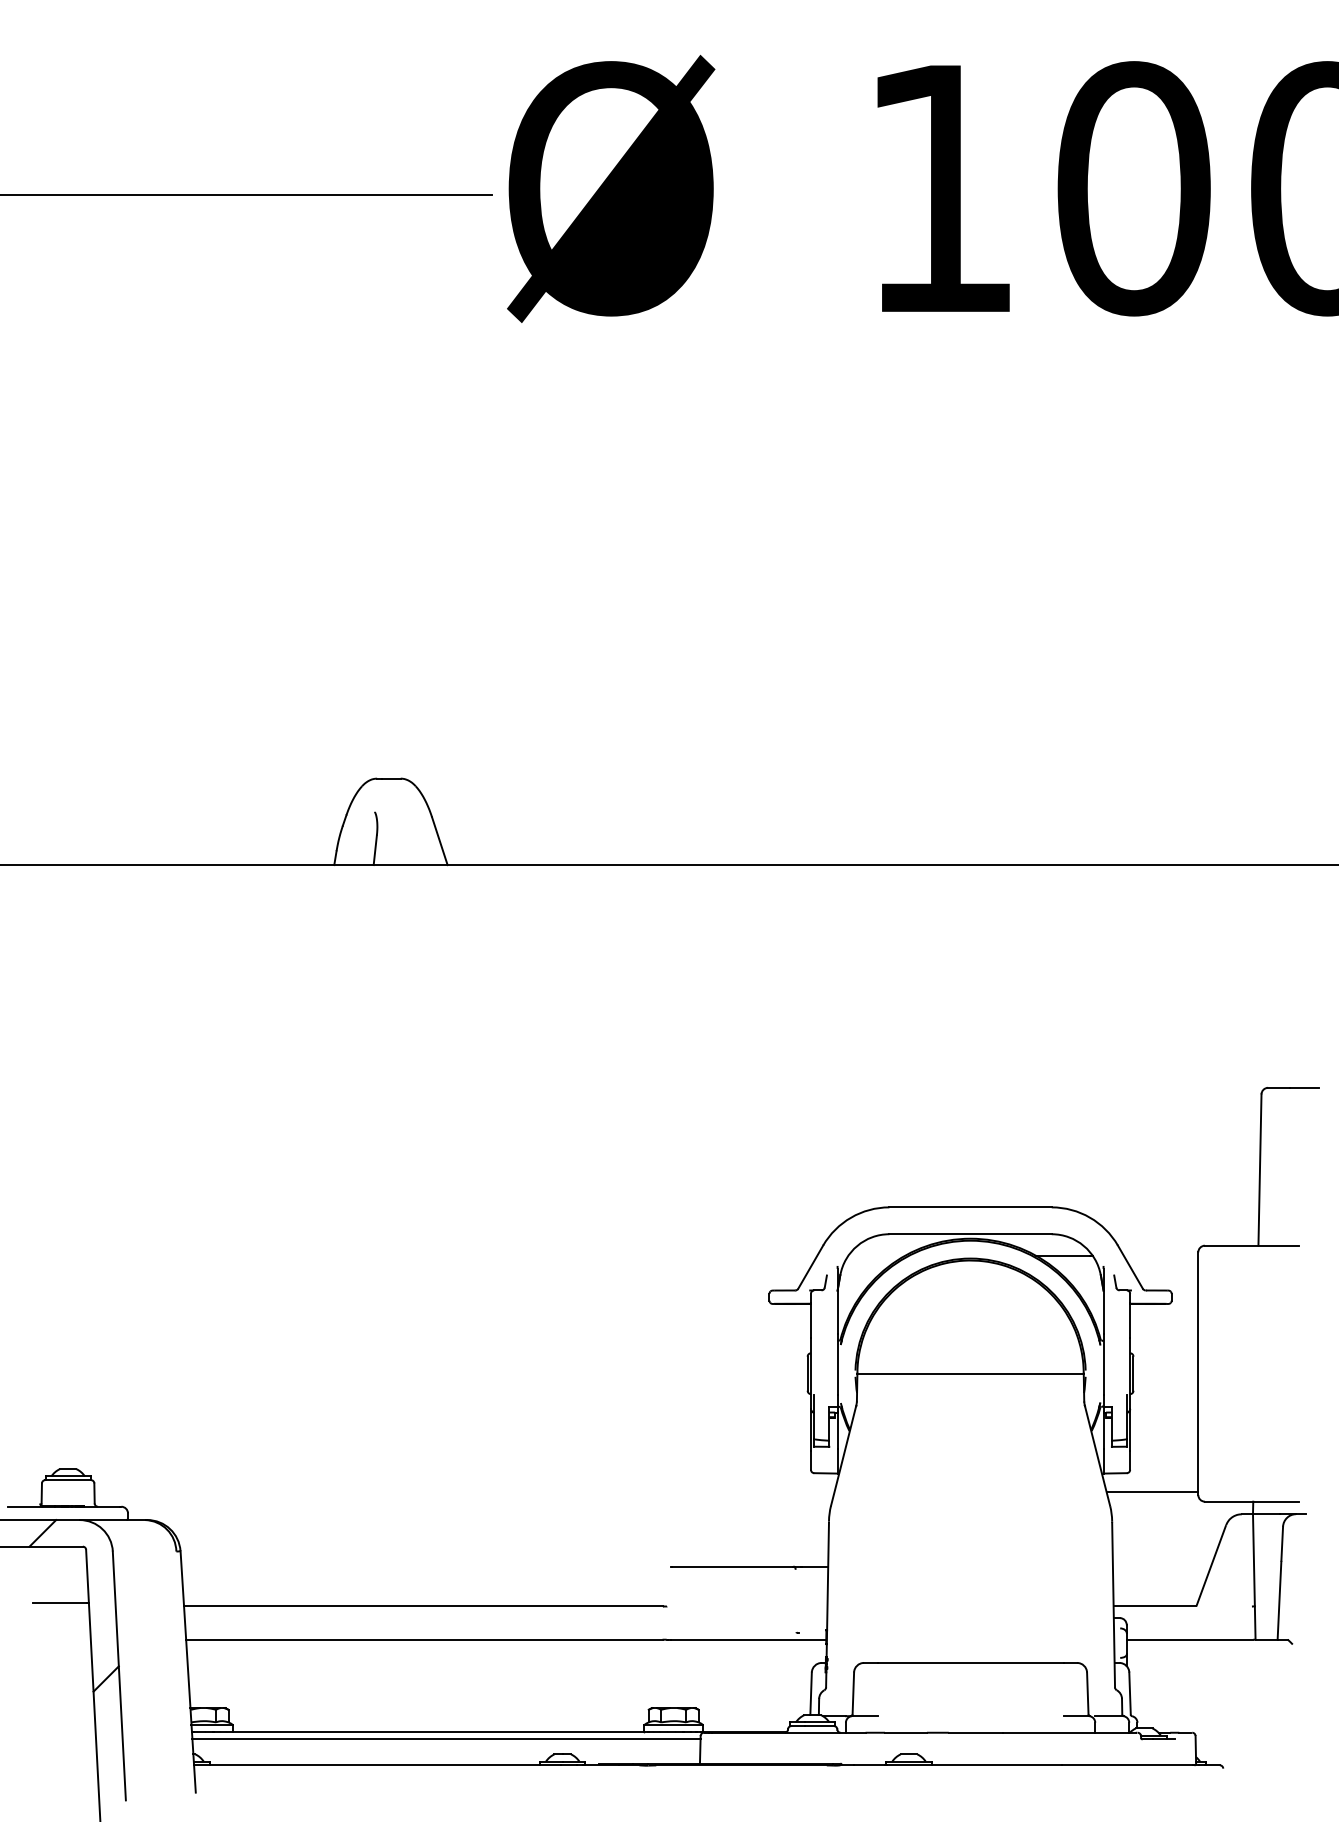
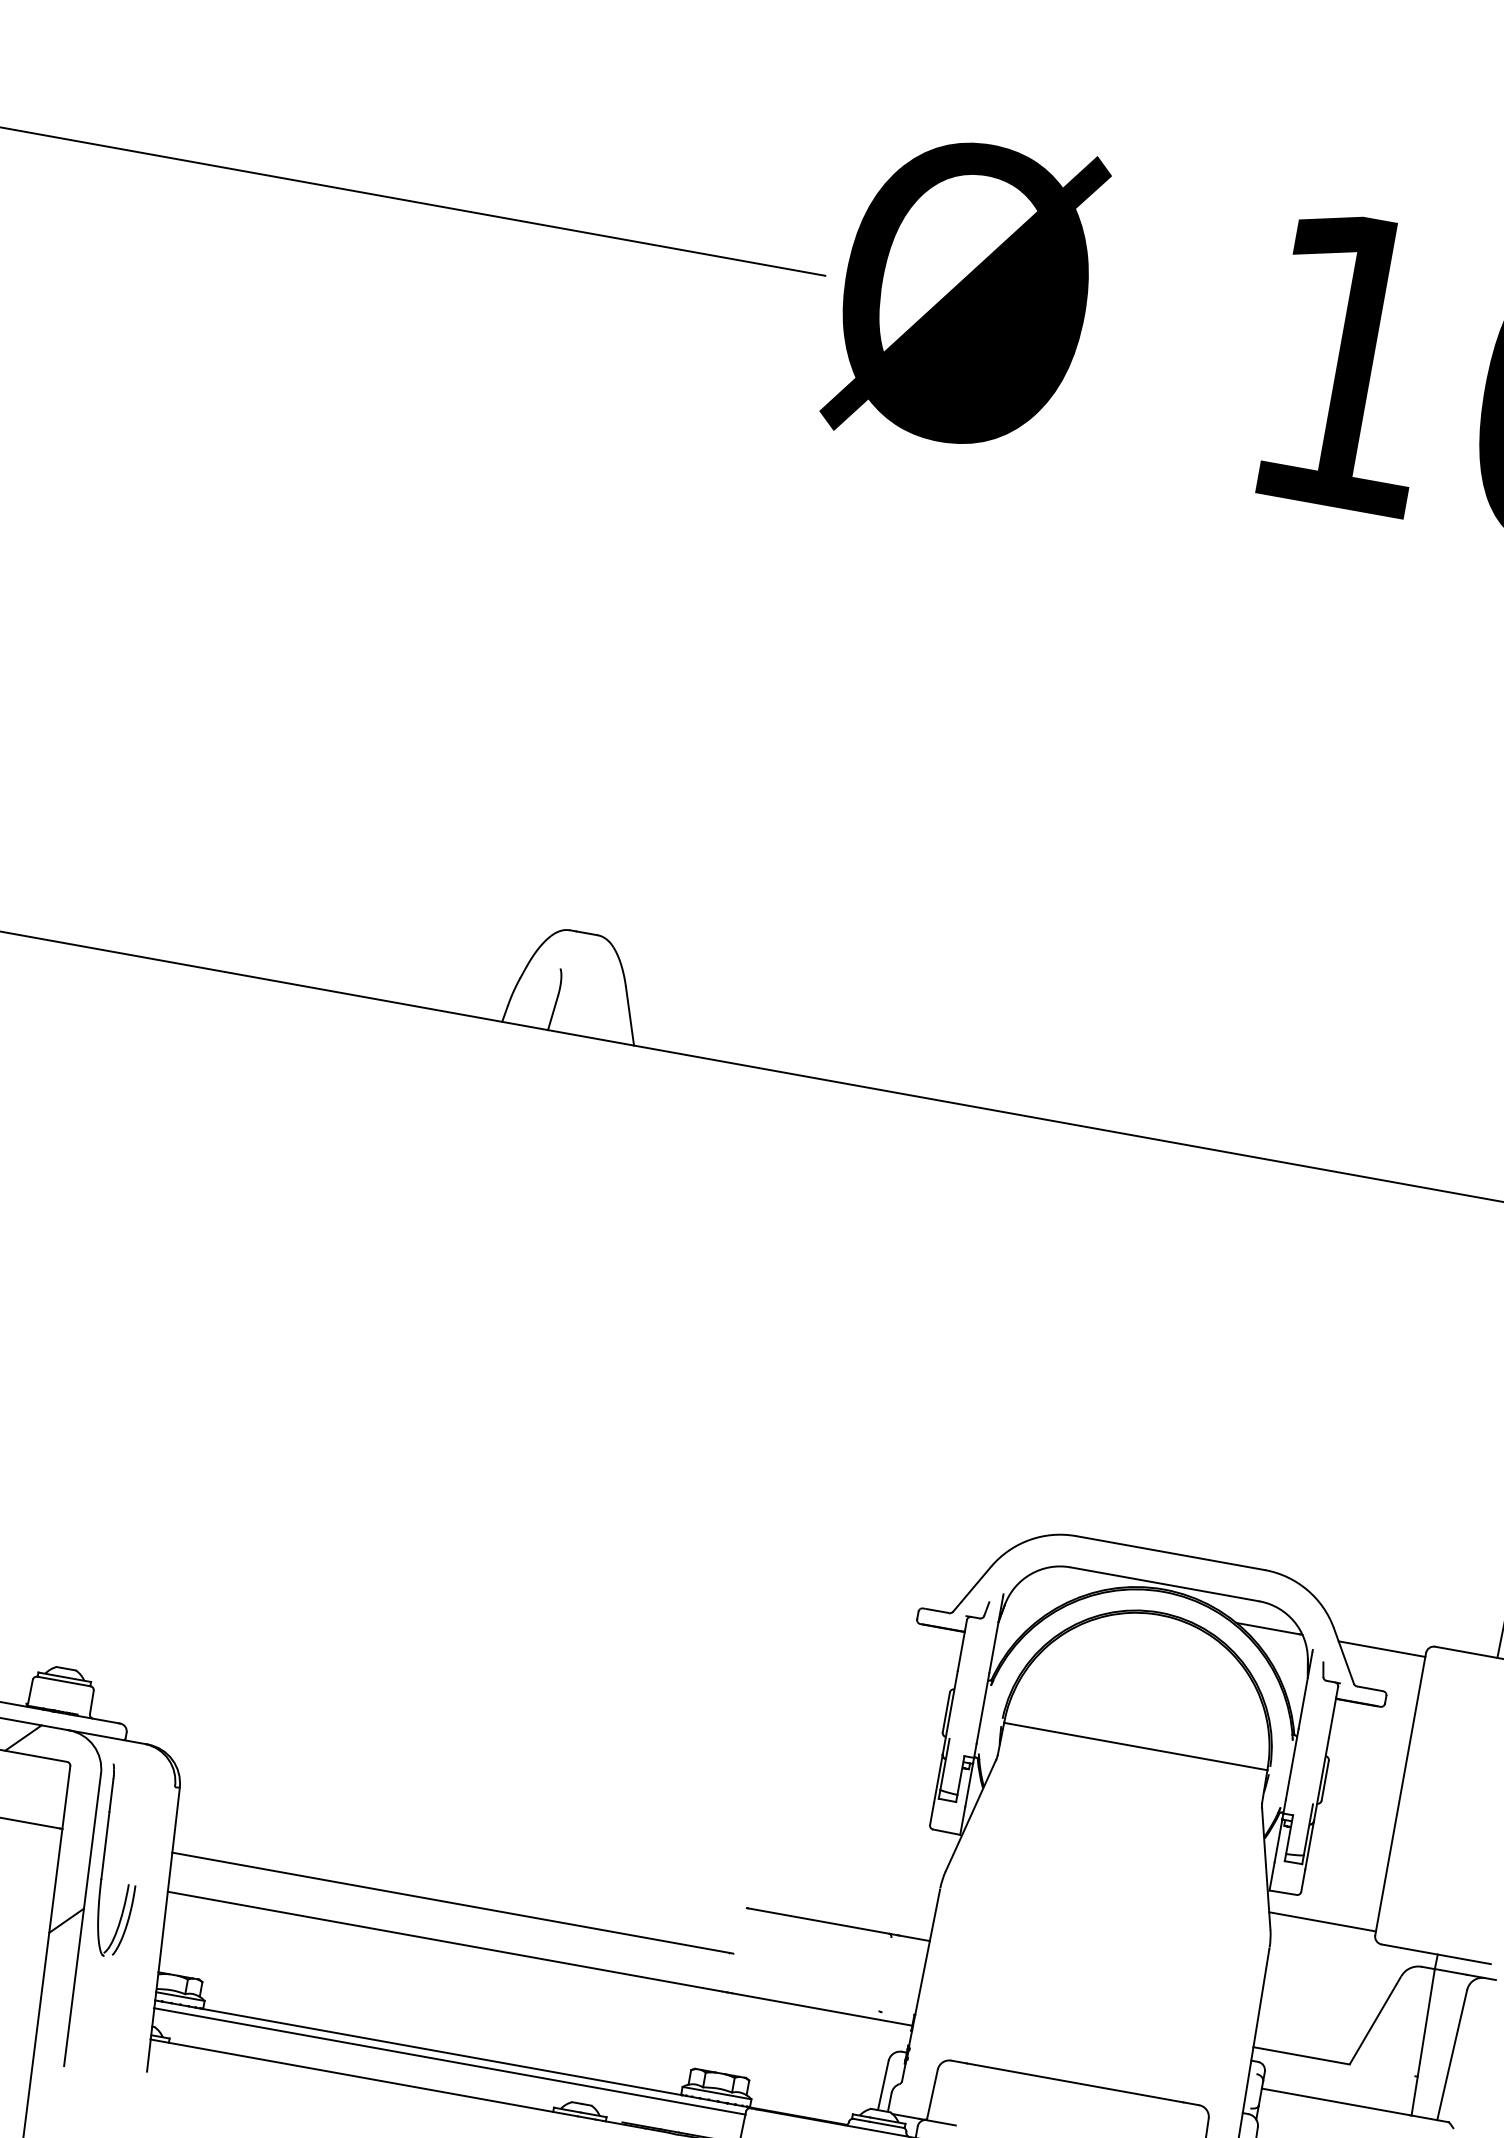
line: (1160, 1255) -> (1381, 1648), added
part: (129, 1626) -> (104, 1864), added

